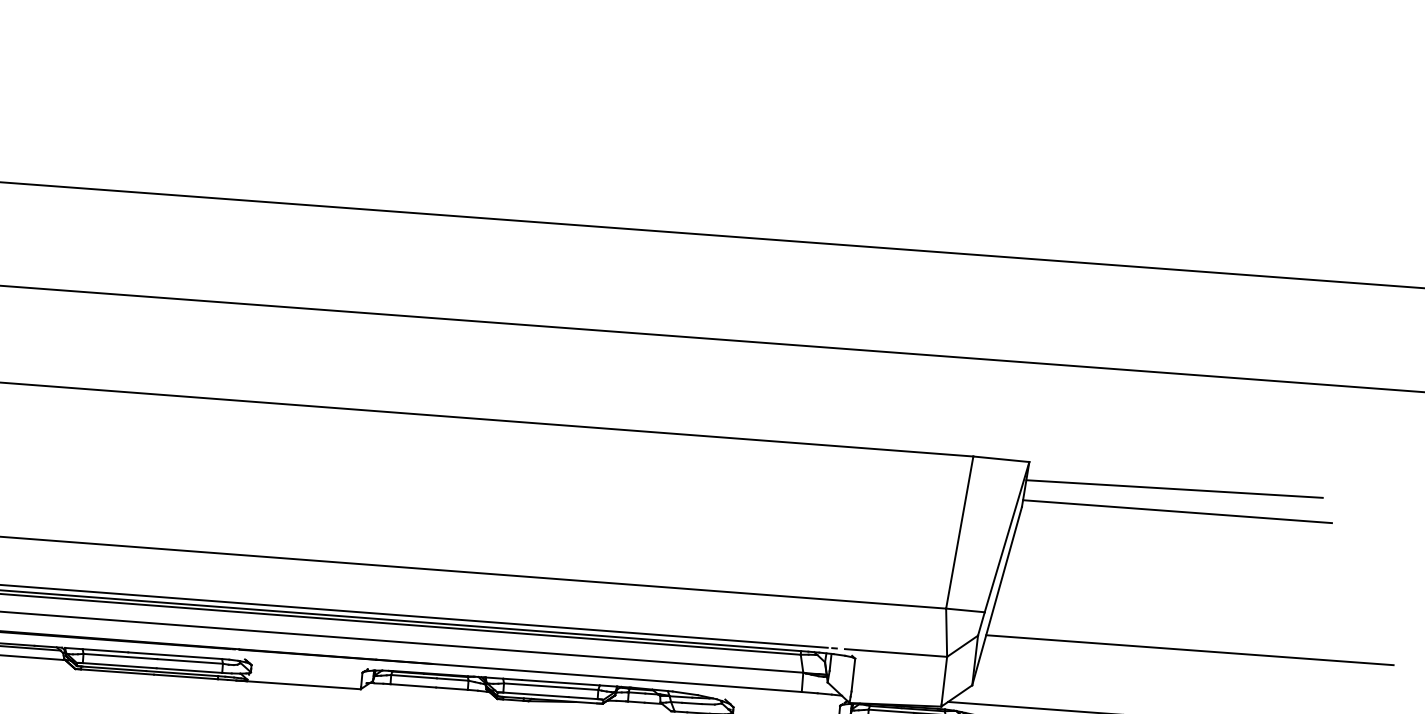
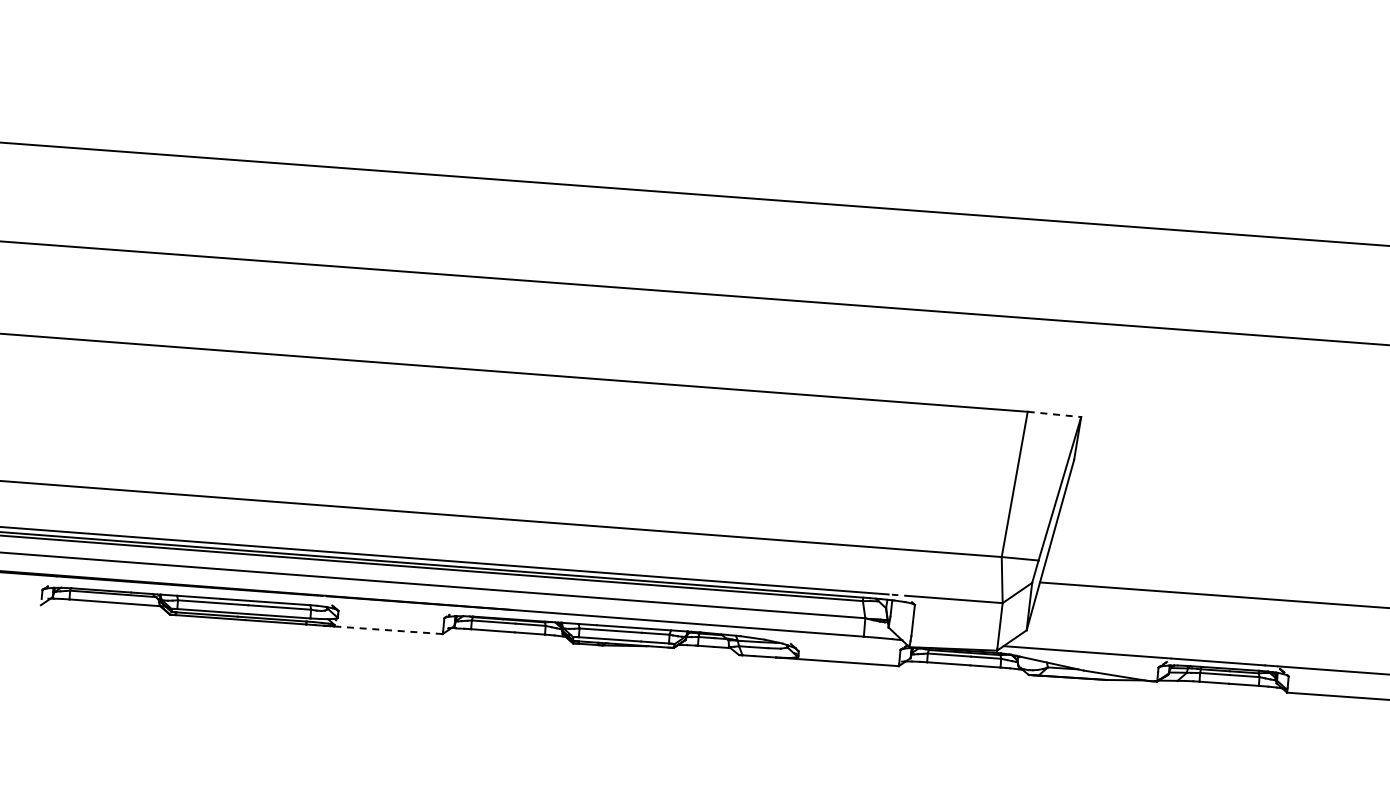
line: (1001, 459) -> (1054, 414), solid -> dashed
line: (1174, 488) -> (1219, 442), removed
line: (1177, 511) -> (1222, 464), removed
line: (298, 684) -> (383, 629), solid -> dashed

